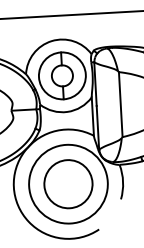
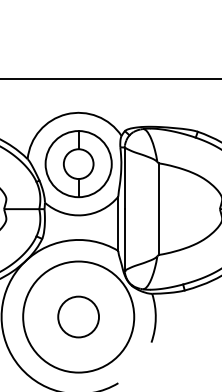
circle: (68, 183) -> (78, 316), size x0.6

